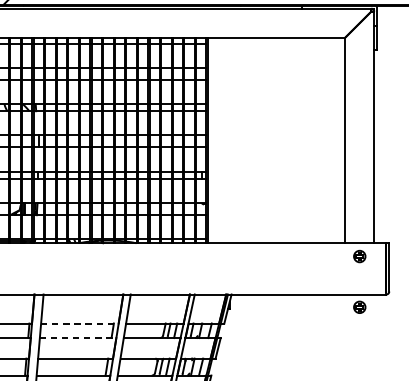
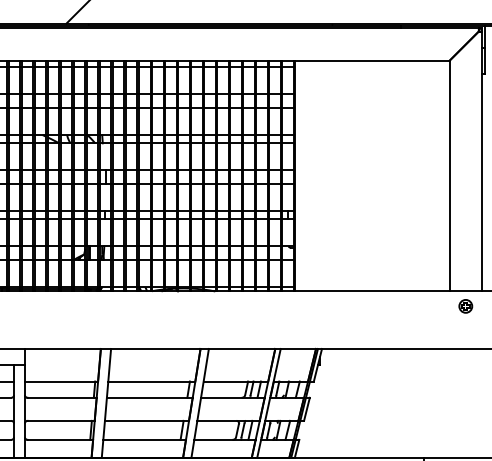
part: (359, 307) -> (465, 363), removed
line: (79, 323) -> (151, 381), dashed -> solid
line: (77, 337) -> (149, 397), dashed -> solid

